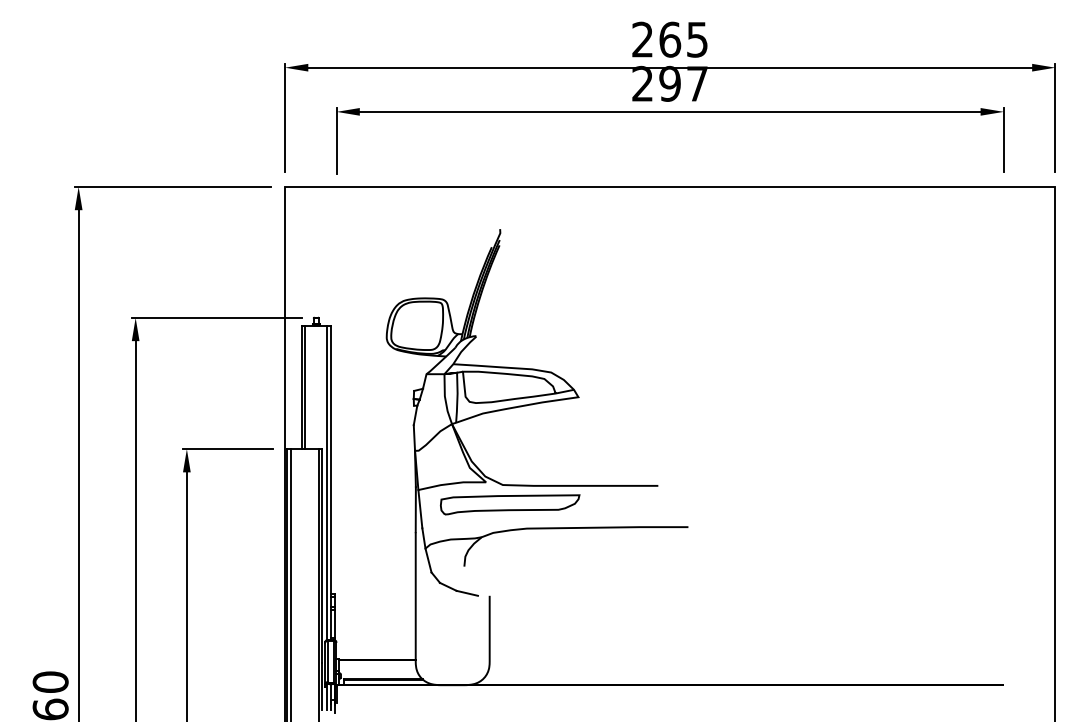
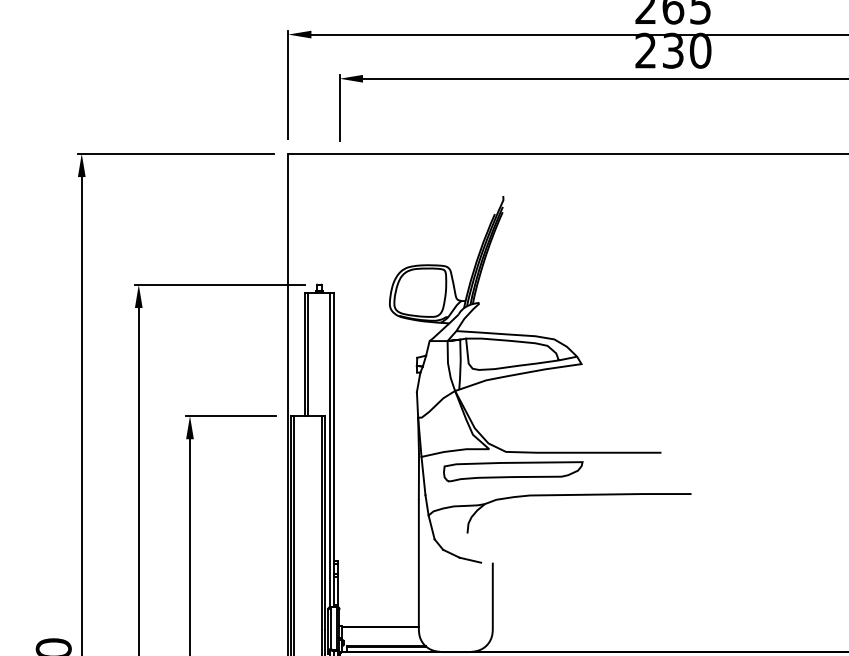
text: (683, 83) -> (686, 50), 297 -> 230

